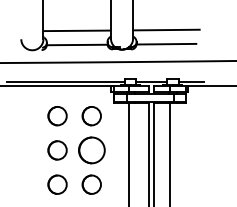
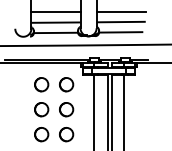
line: (76, 16) -> (55, 12), added
line: (166, 16) -> (120, 12), added
circle: (91, 150) -> (66, 109), size x0.71

